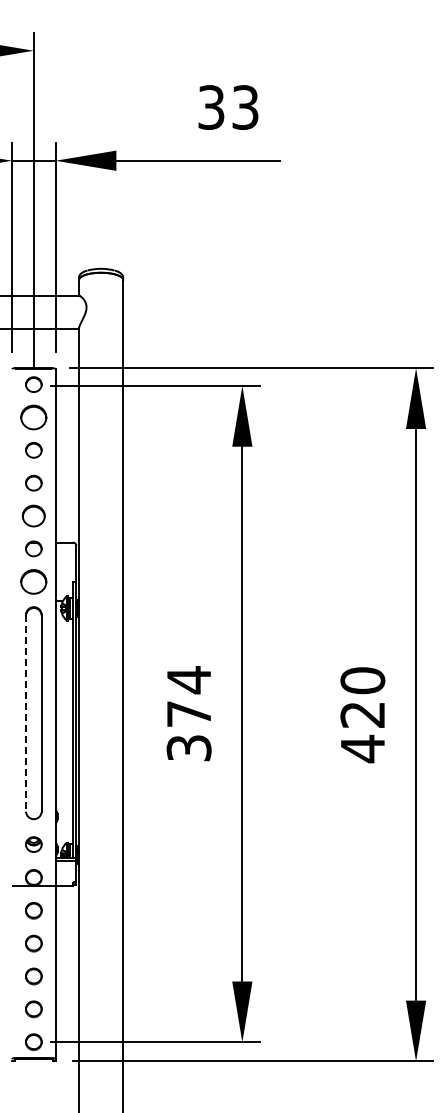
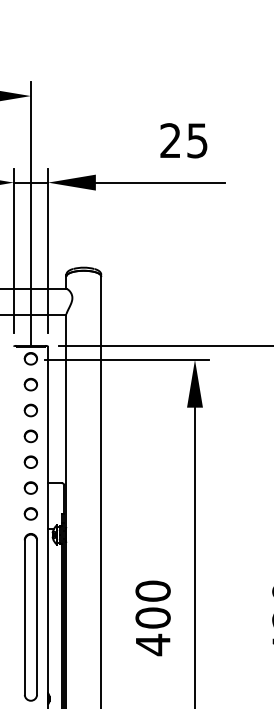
text: (228, 107) -> (184, 140), 33 -> 25
part: (33, 417) -> (30, 384), size x0.62
part: (33, 515) -> (30, 461), size x0.71
part: (33, 581) -> (30, 513), size x0.62
line: (26, 713) -> (25, 617), dashed -> solid
text: (188, 714) -> (152, 618), 374 -> 400

